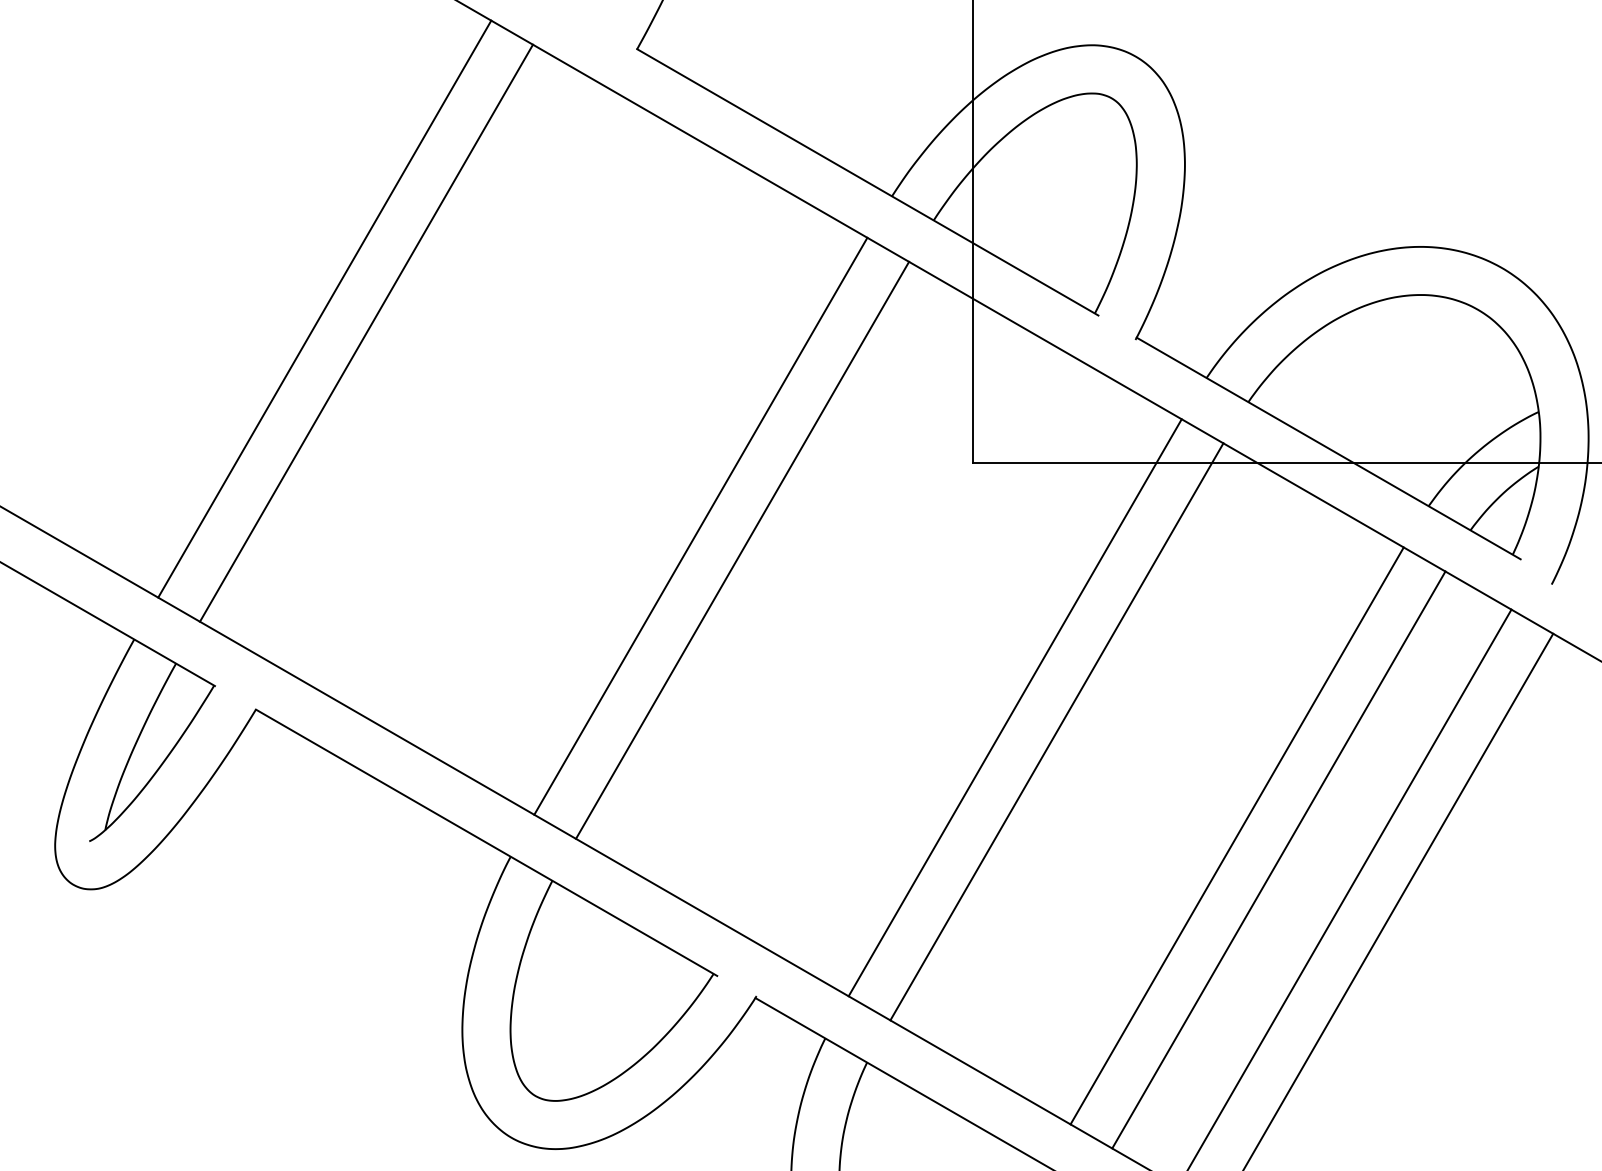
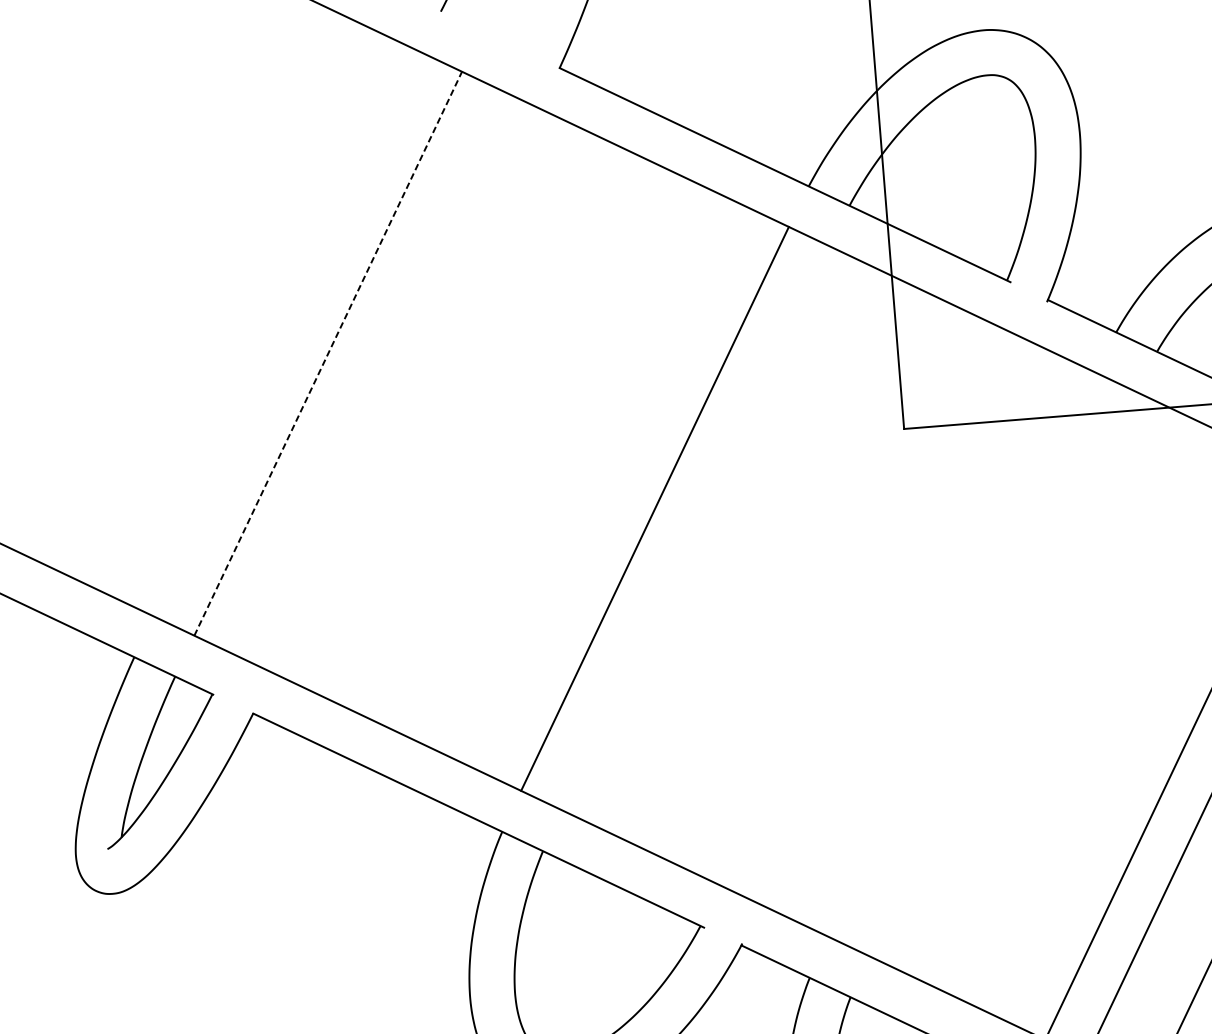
line: (324, 308) -> (287, 333), removed
line: (366, 332) -> (328, 353), solid -> dashed
line: (742, 549) -> (695, 527), removed
line: (1014, 707) -> (961, 654), removed
line: (1056, 731) -> (1002, 673), removed

